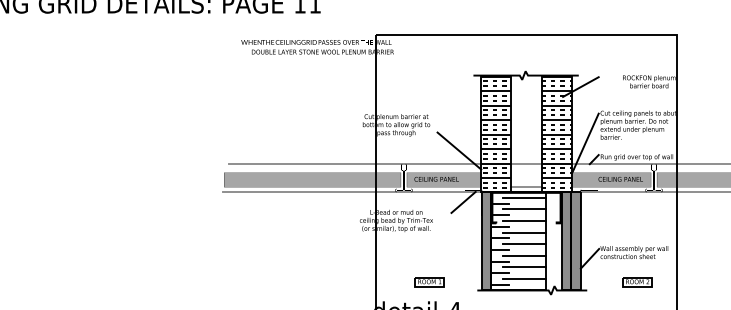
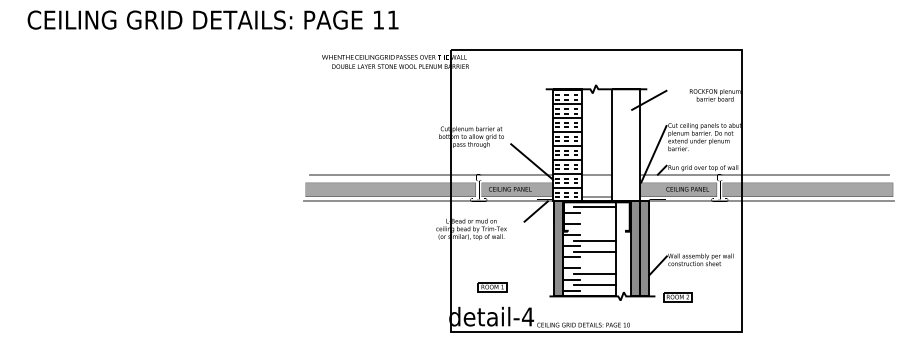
hatch: (556, 131) -> (625, 143), removed
line: (524, 209) -> (594, 218), removed
line: (524, 221) -> (594, 229), removed
line: (524, 255) -> (594, 262), removed
part: (429, 282) -> (492, 287), moved
part: (637, 282) -> (677, 297), moved

